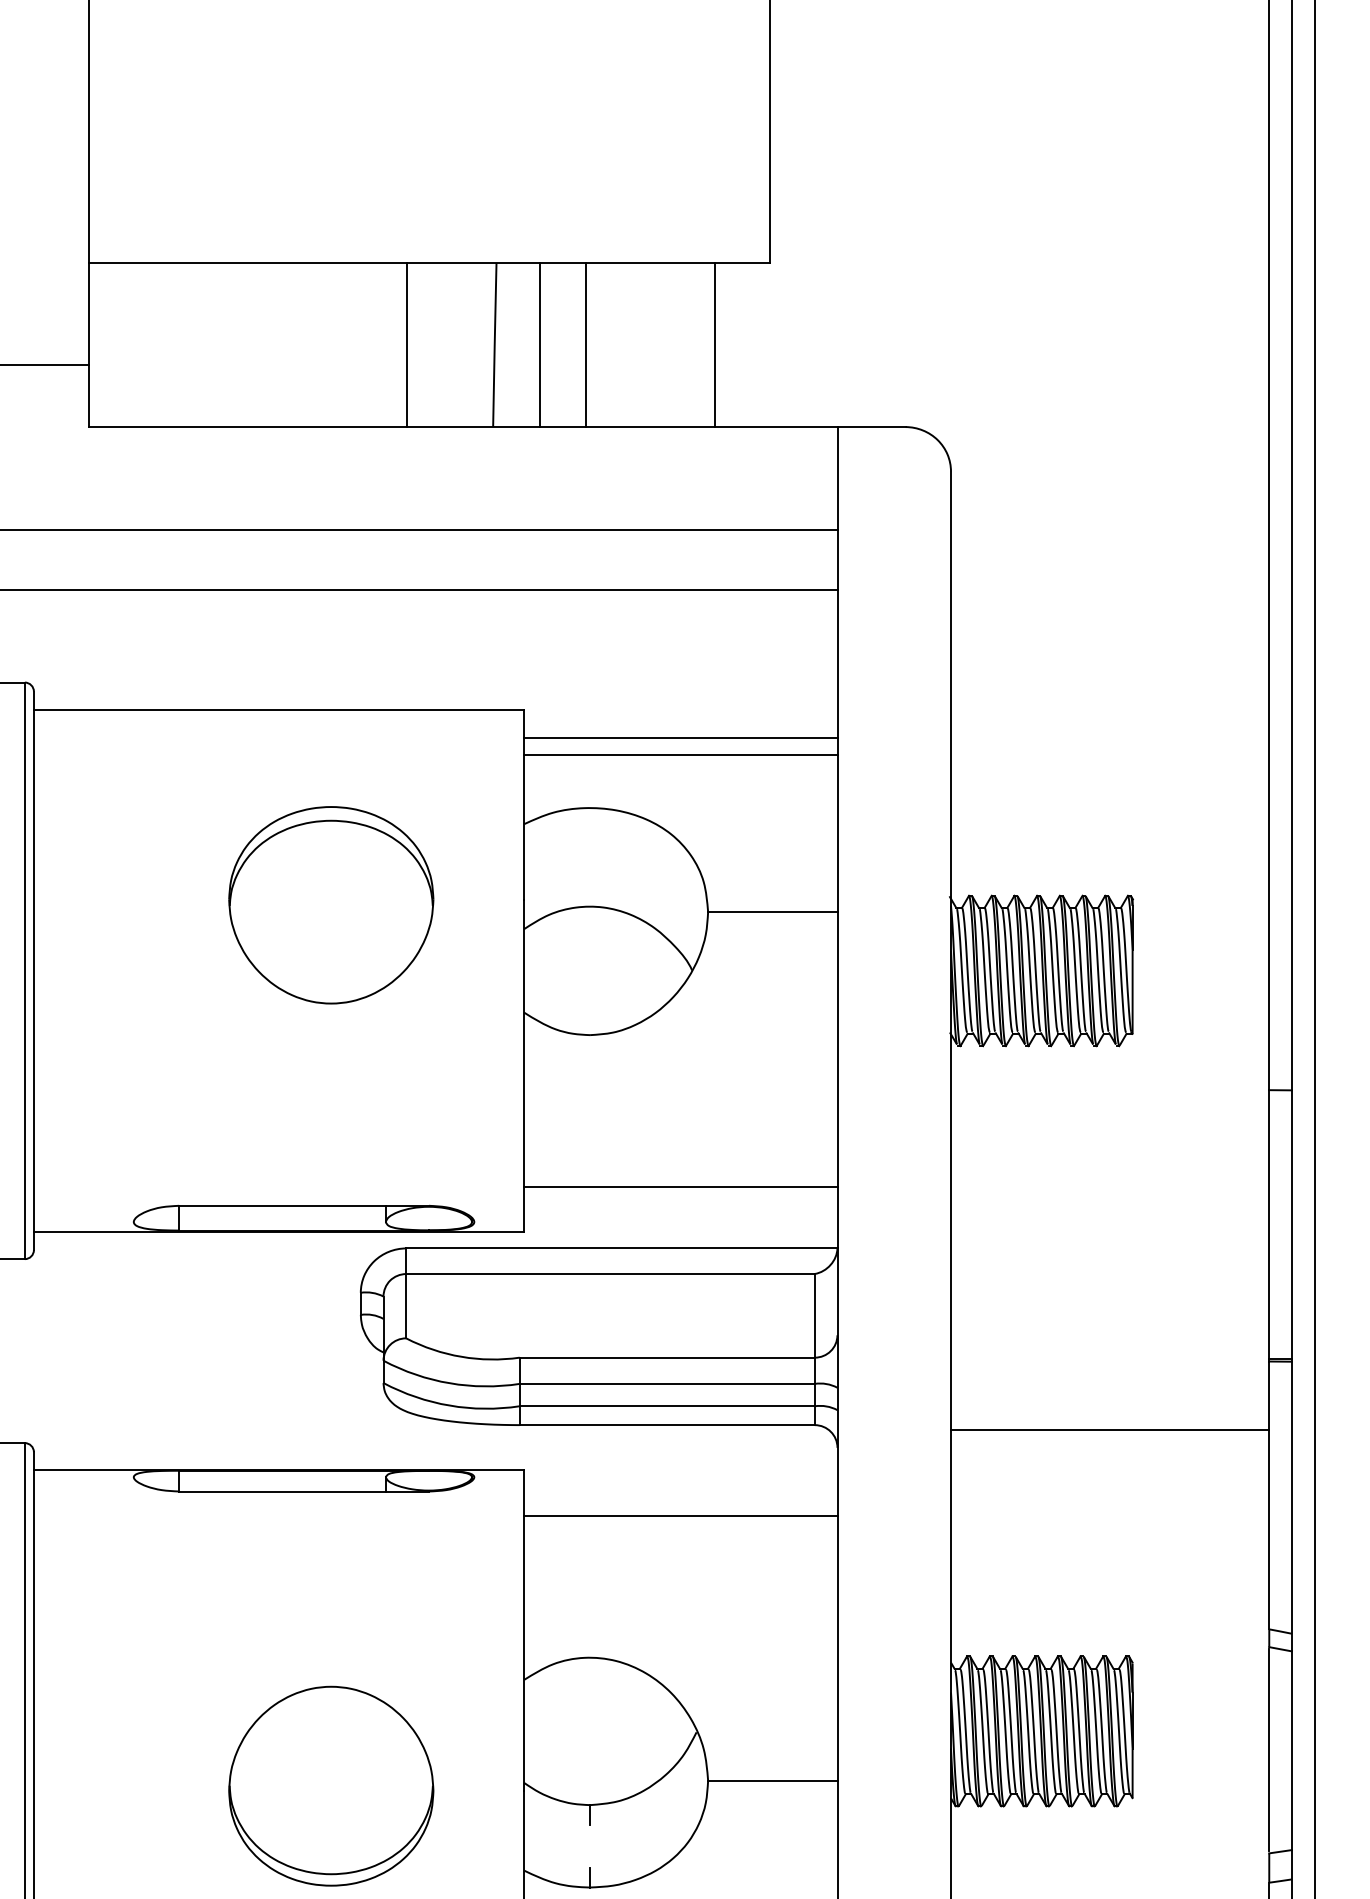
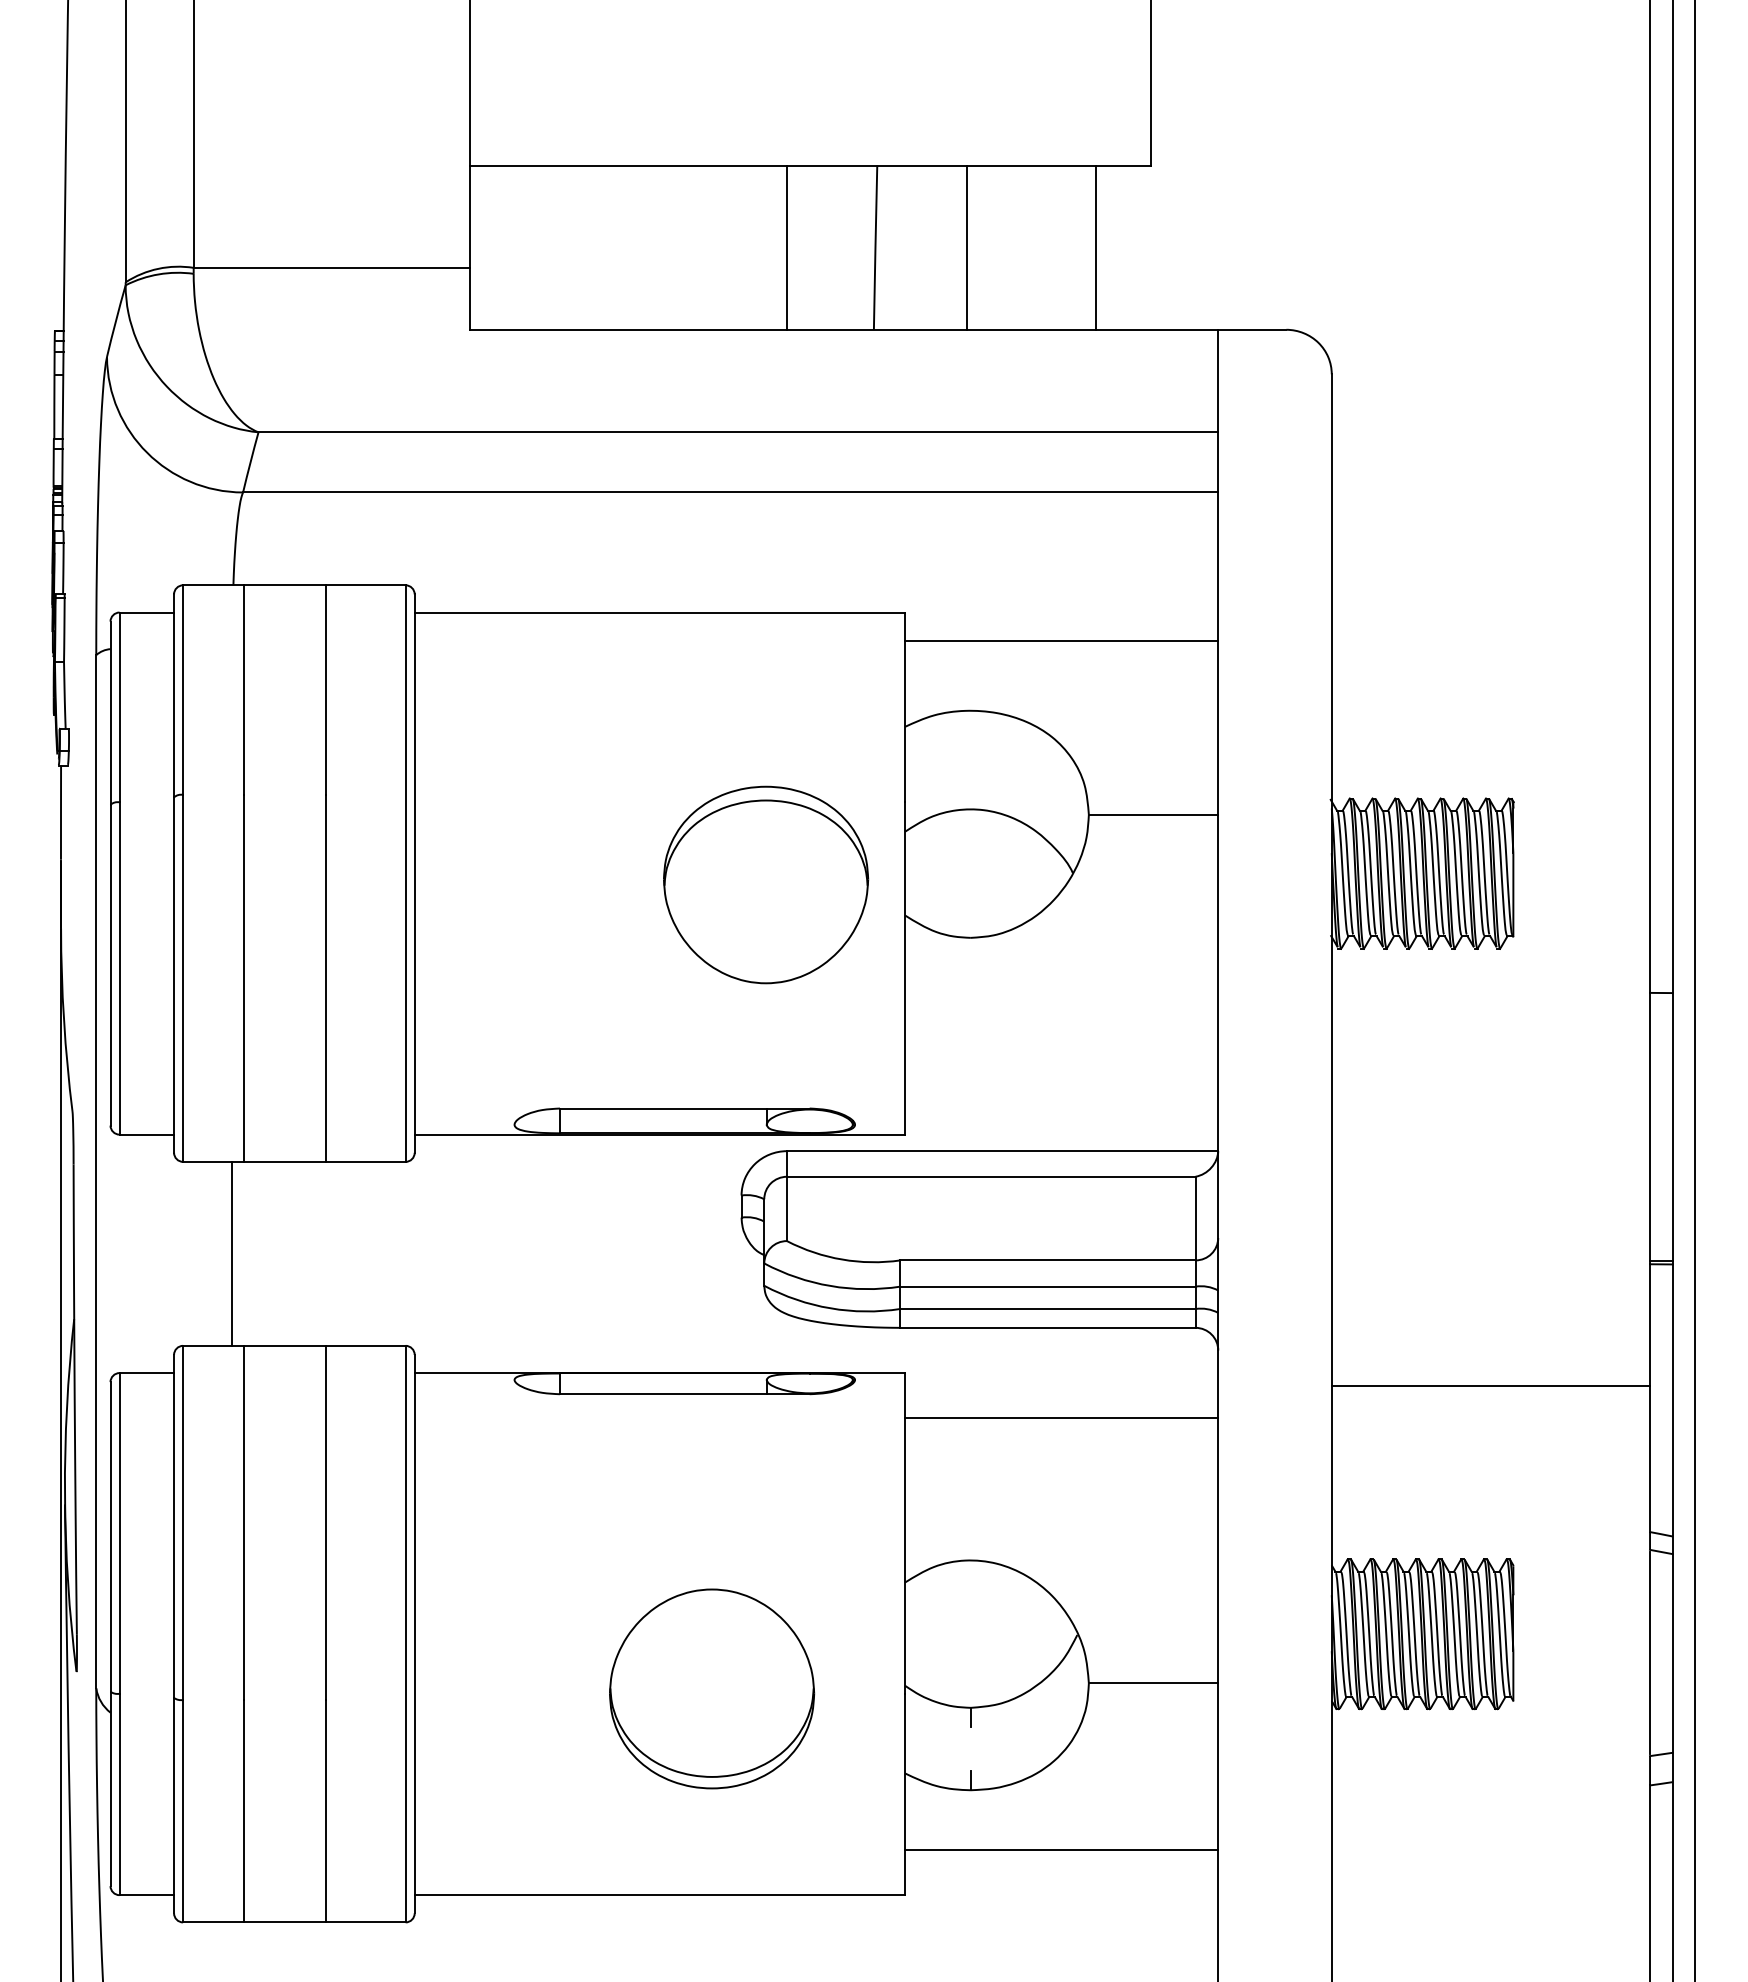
line: (540, 344) -> (921, 247), removed
line: (680, 754) -> (1061, 657), removed
part: (331, 904) -> (766, 884), moved
line: (680, 1186) -> (1061, 1089), removed
line: (1109, 1430) -> (1490, 1386), moved

